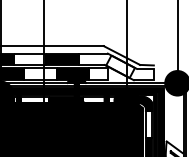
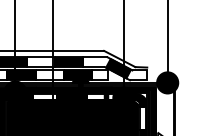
fill: (120, 66) -> (118, 68), added

